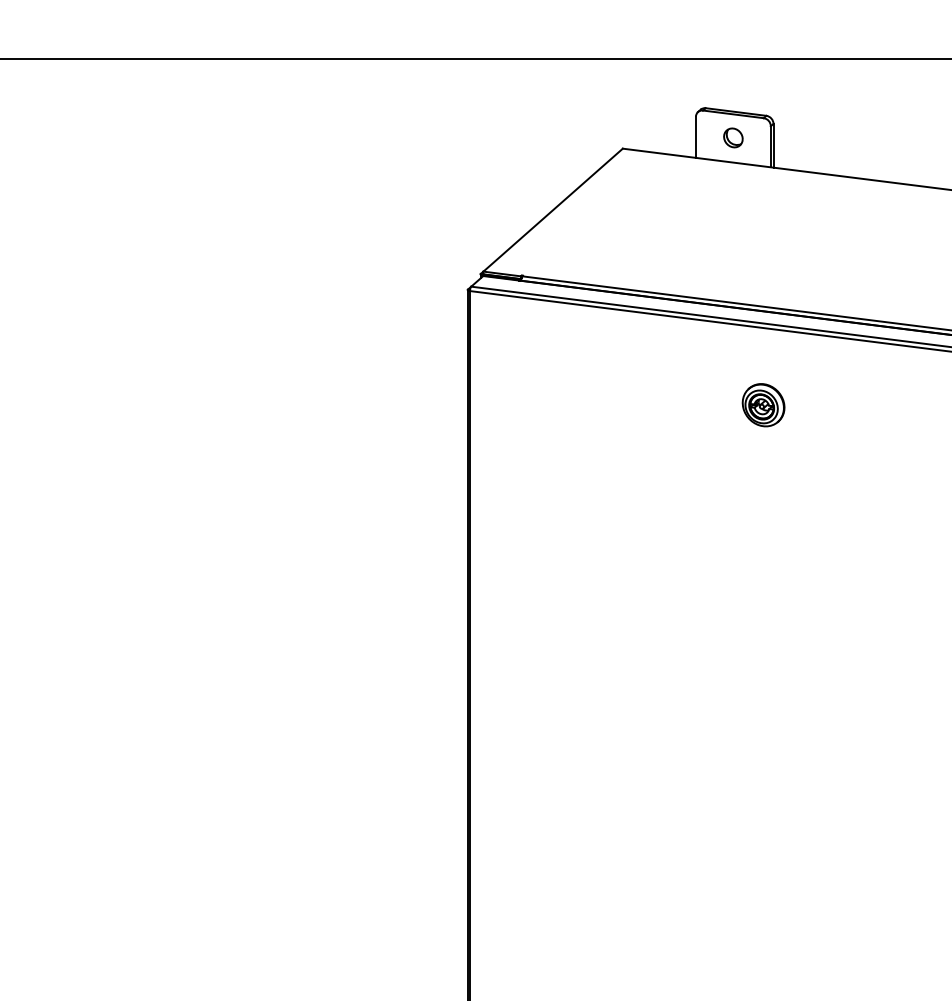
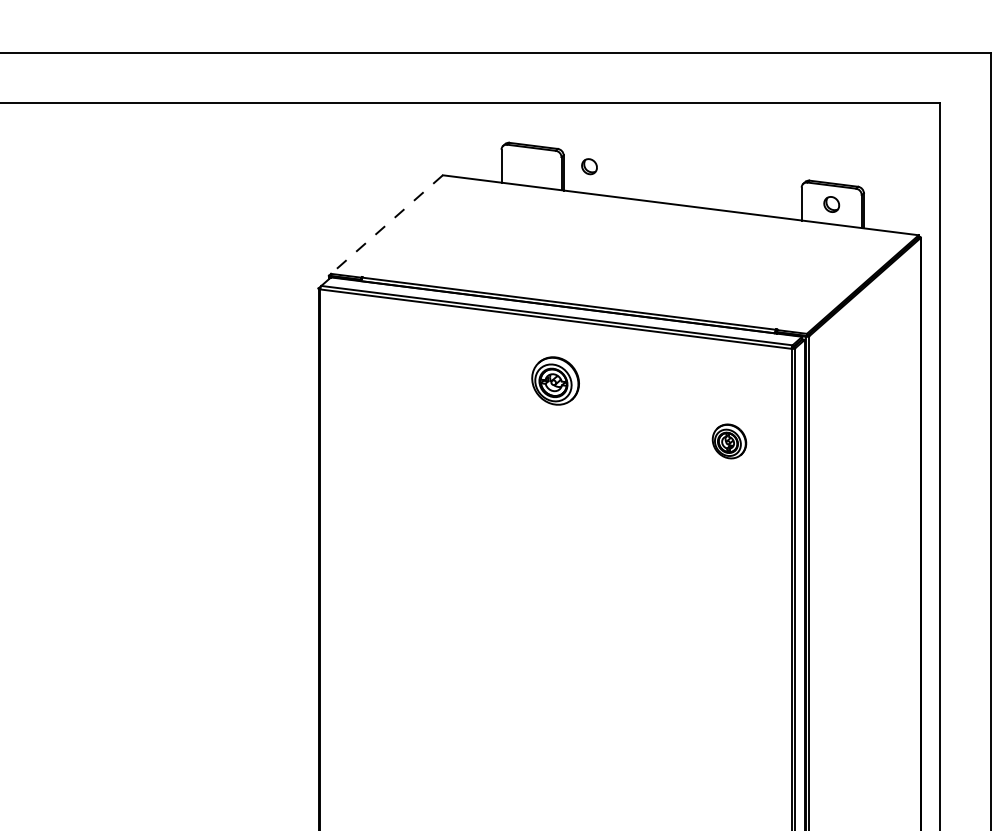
part: (733, 137) -> (589, 166), moved
line: (552, 210) -> (386, 224), solid -> dashed
part: (763, 404) -> (555, 380), size x1.4

